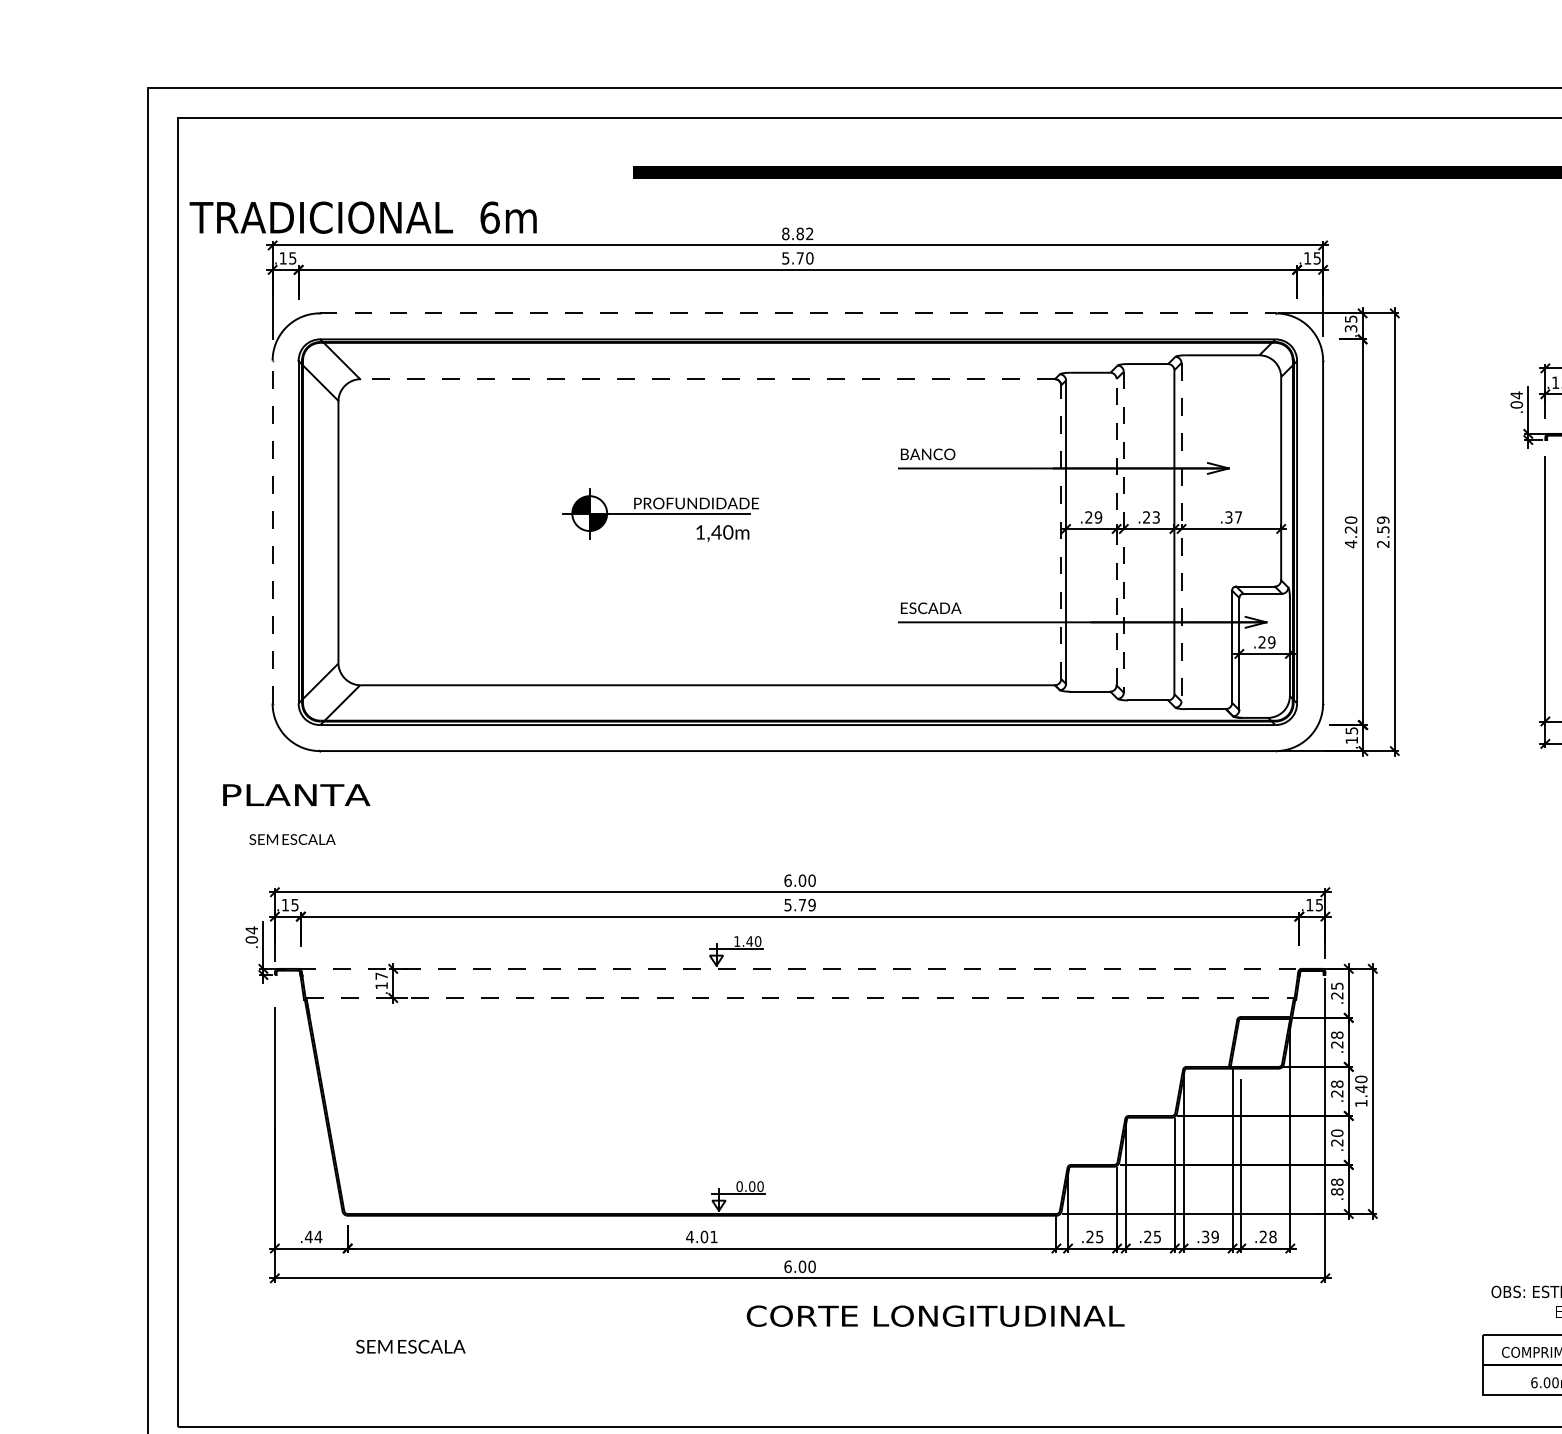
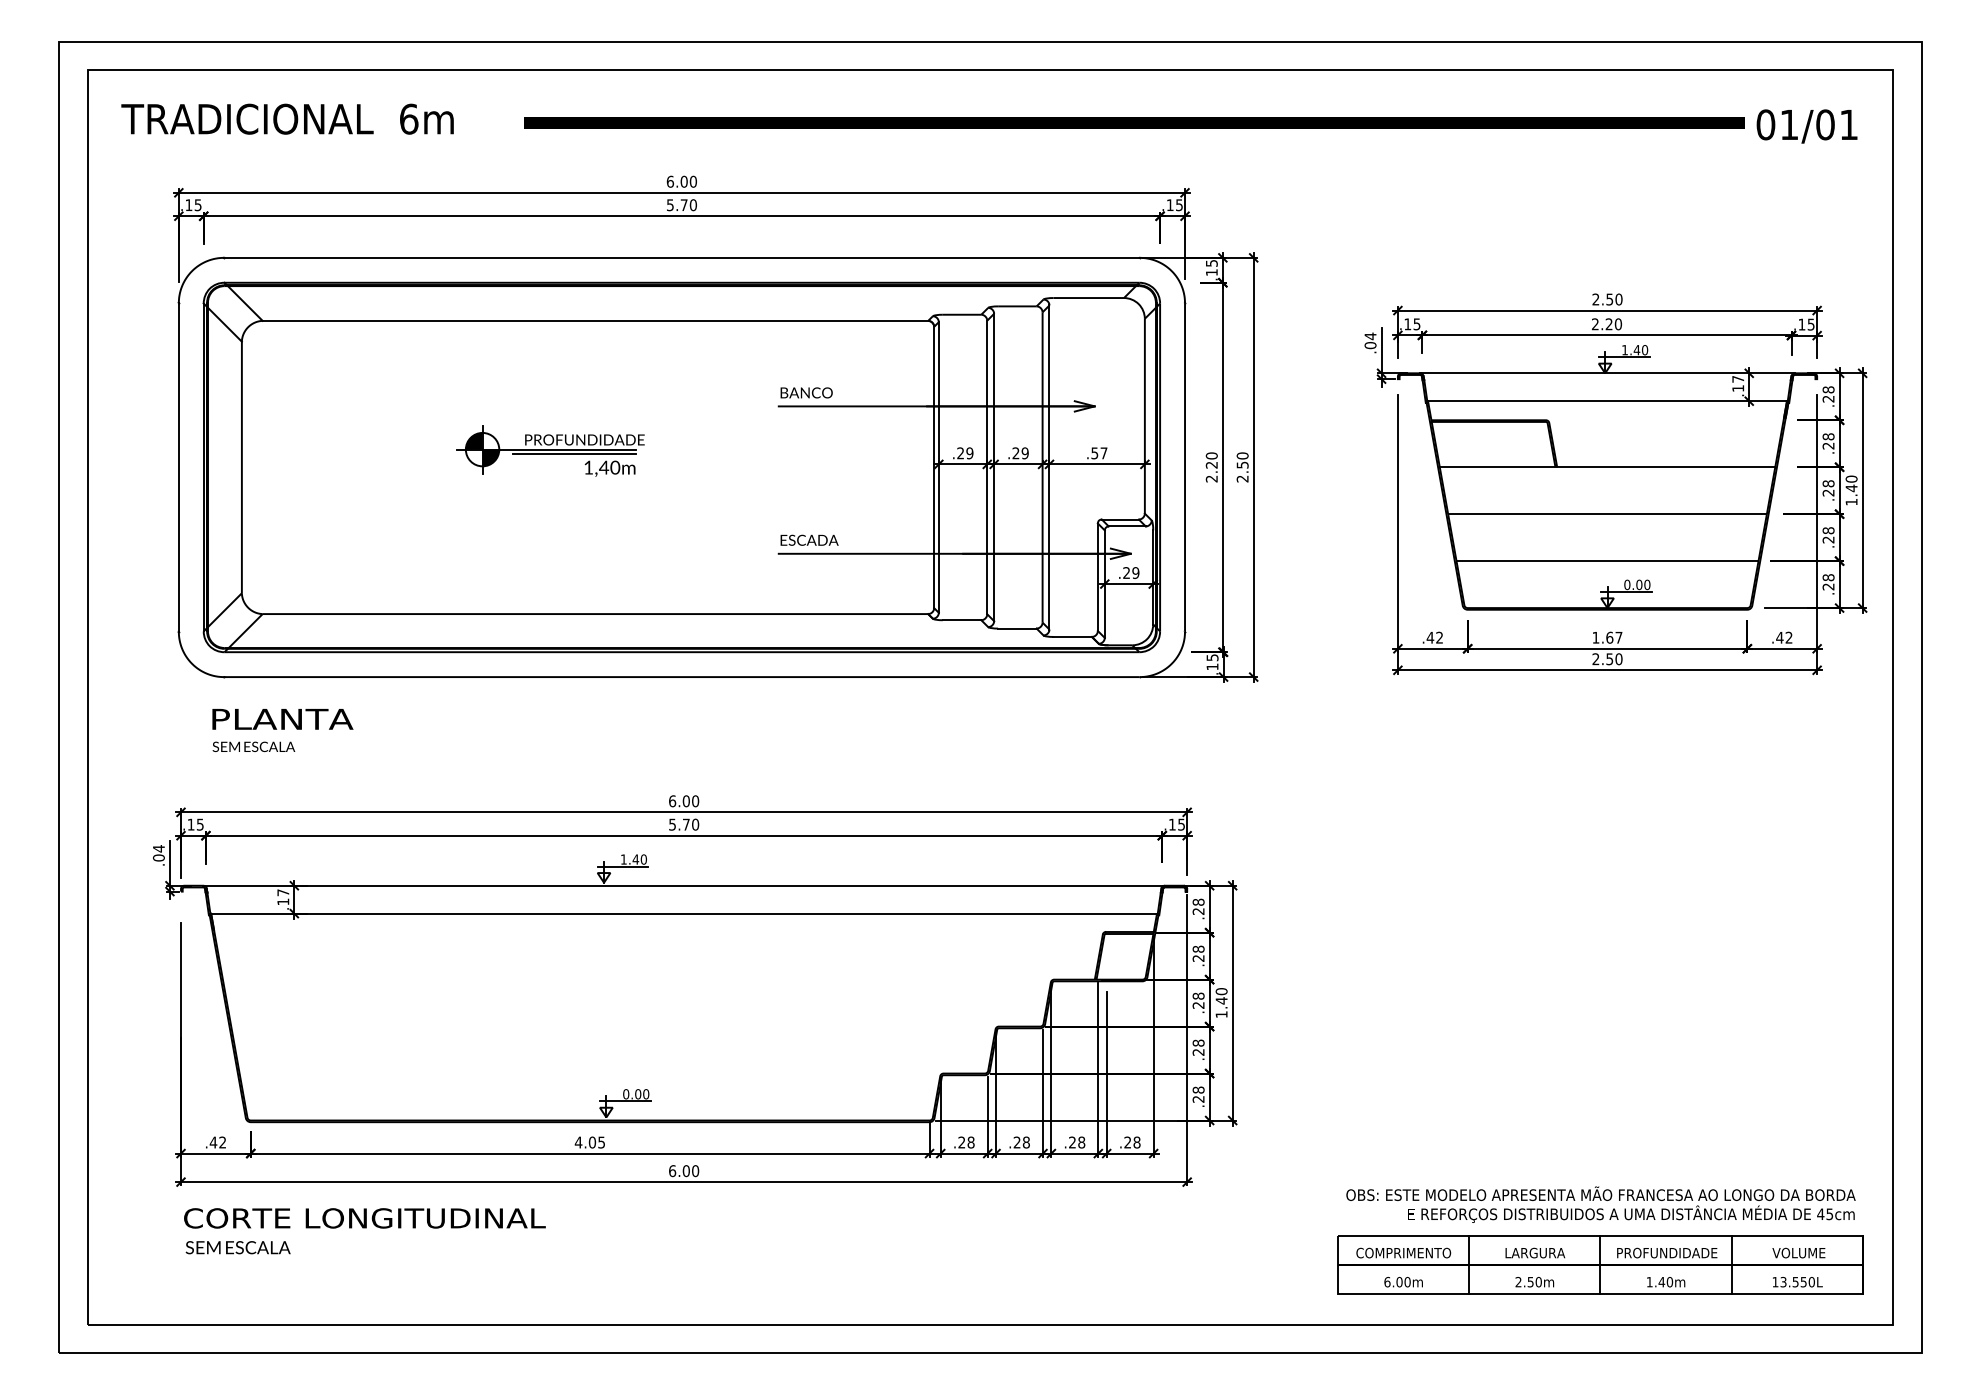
text: (363, 216) -> (287, 118), moved
text: (797, 233) -> (681, 181), 8.82 -> 6.00
line: (797, 313) -> (681, 257), dashed -> solid
text: (1350, 328) -> (1211, 272), .35 -> .15
line: (707, 378) -> (595, 320), dashed -> solid
text: (1228, 516) -> (1094, 452), .37 -> .57
text: (1155, 517) -> (1024, 453), .23 -> .29
line: (685, 518) -> (574, 454), added
text: (1383, 519) -> (1242, 455), 2.59 -> 2.50
line: (272, 531) -> (178, 466), dashed -> solid
line: (1061, 532) -> (934, 467), dashed -> solid
line: (1116, 532) -> (987, 467), dashed -> solid
line: (1124, 532) -> (994, 467), dashed -> solid
line: (1181, 532) -> (1049, 467), dashed -> solid
text: (1350, 543) -> (1211, 478), 4.20 -> 2.20
text: (296, 795) -> (282, 719), moved
text: (292, 839) -> (253, 746), moved
text: (812, 904) -> (695, 824), 5.79 -> 5.70
line: (800, 968) -> (684, 885), dashed -> solid
text: (1337, 985) -> (1198, 901), .25 -> .28
line: (800, 997) -> (684, 913), dashed -> solid
text: (1337, 1132) -> (1198, 1042), .20 -> .28
text: (1337, 1191) -> (1198, 1098), .88 -> .28
text: (318, 1236) -> (222, 1142), .44 -> .42
text: (713, 1236) -> (601, 1142), 4.01 -> 4.05
text: (1099, 1236) -> (970, 1142), .25 -> .28
text: (1156, 1236) -> (1025, 1142), .25 -> .28
text: (1210, 1236) -> (1077, 1142), .39 -> .28
text: (935, 1316) -> (364, 1218), moved
text: (410, 1346) -> (237, 1247), moved

